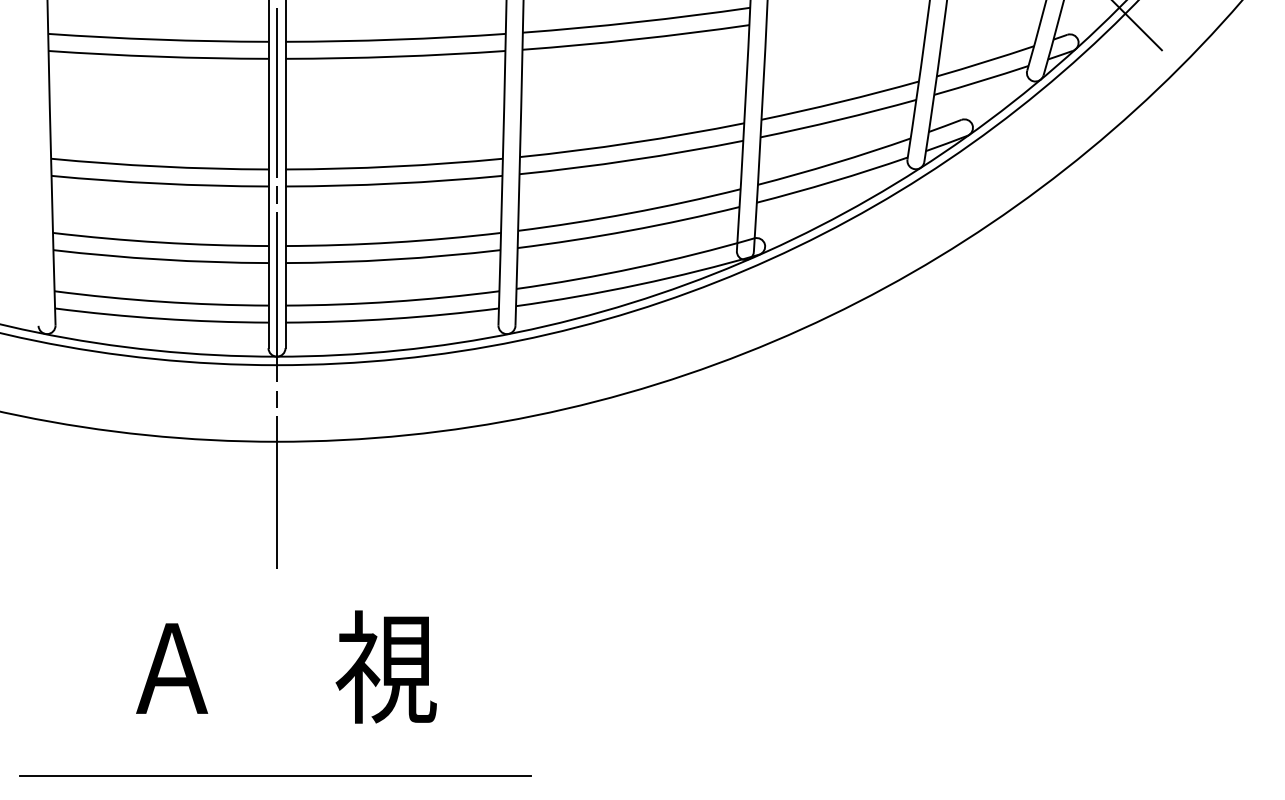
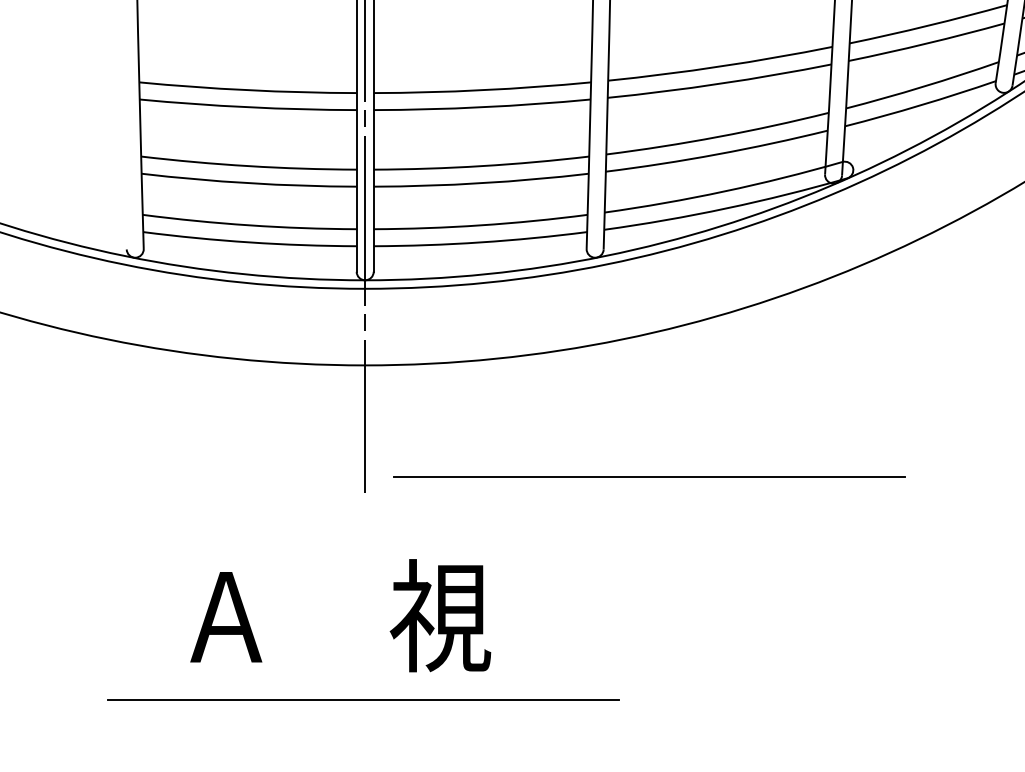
line: (561, 552) -> (649, 476), added
text: (286, 666) -> (340, 615), moved

